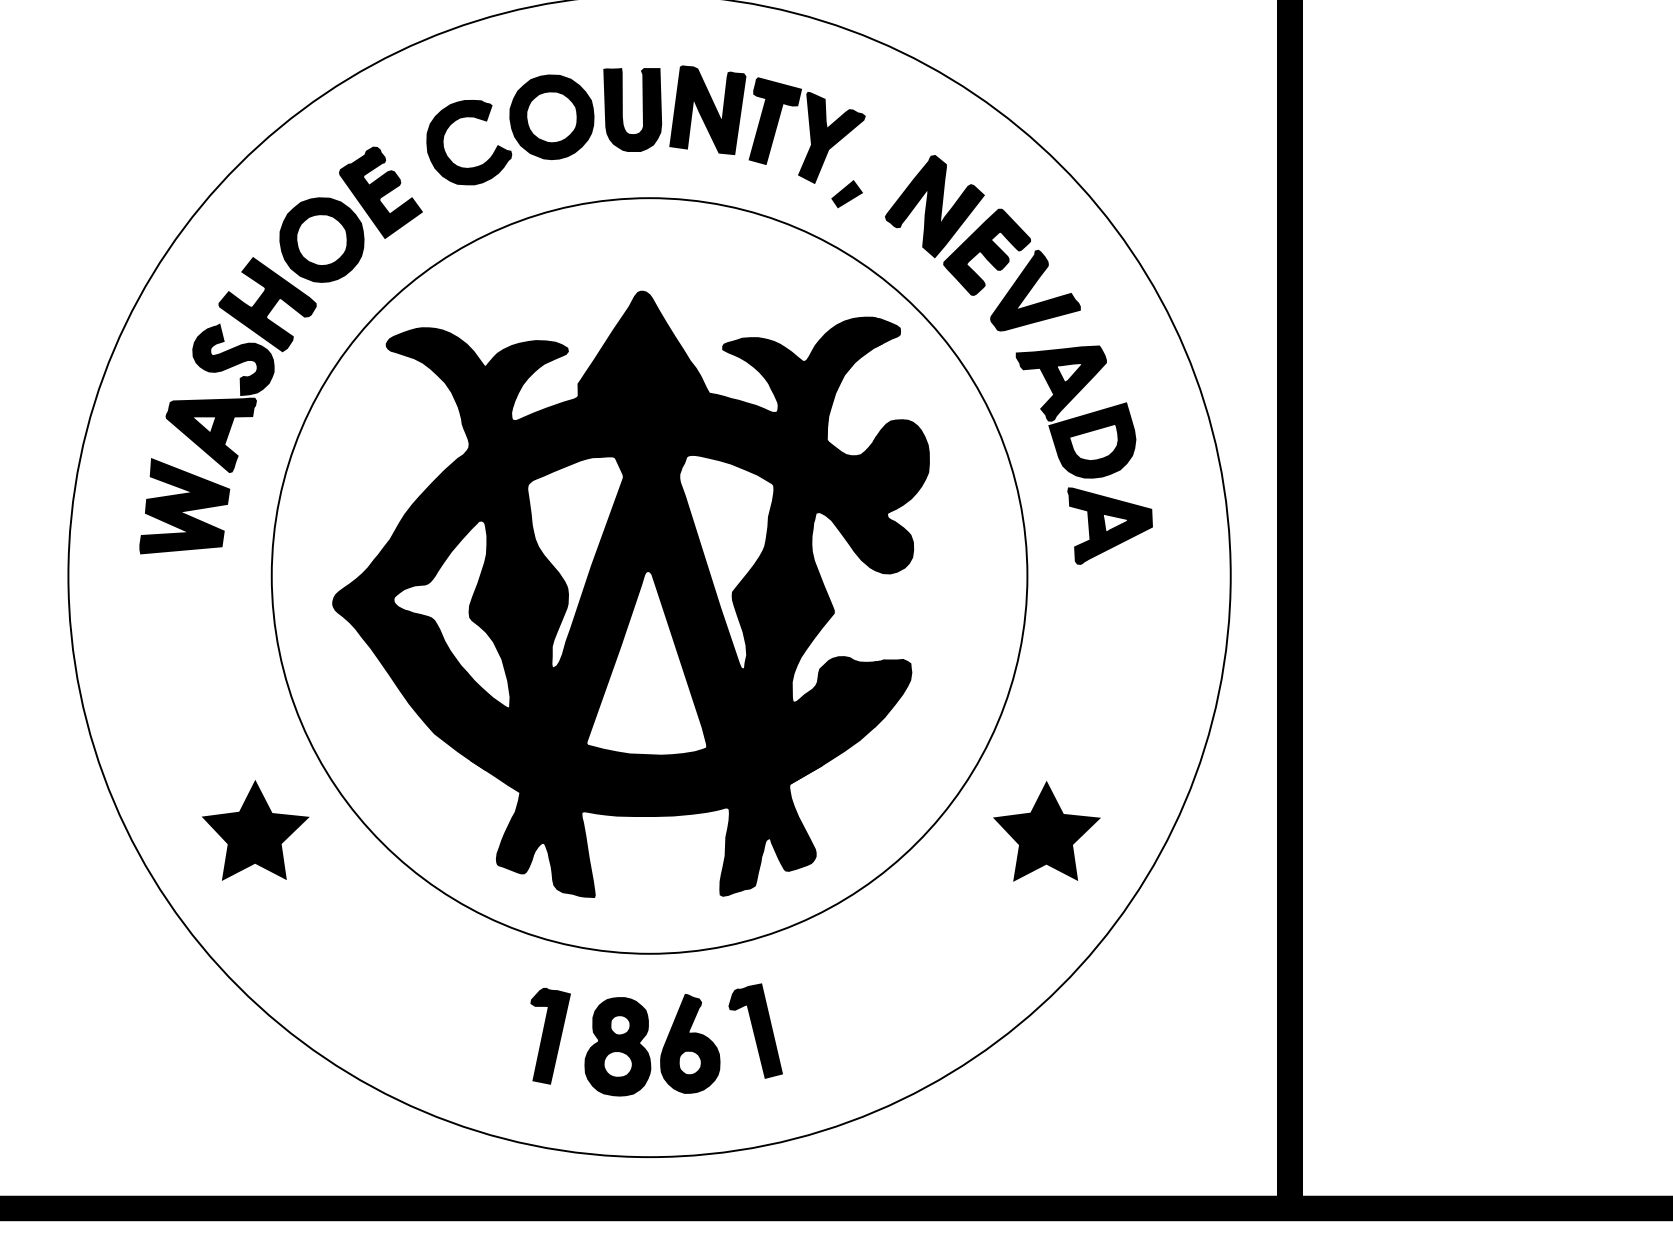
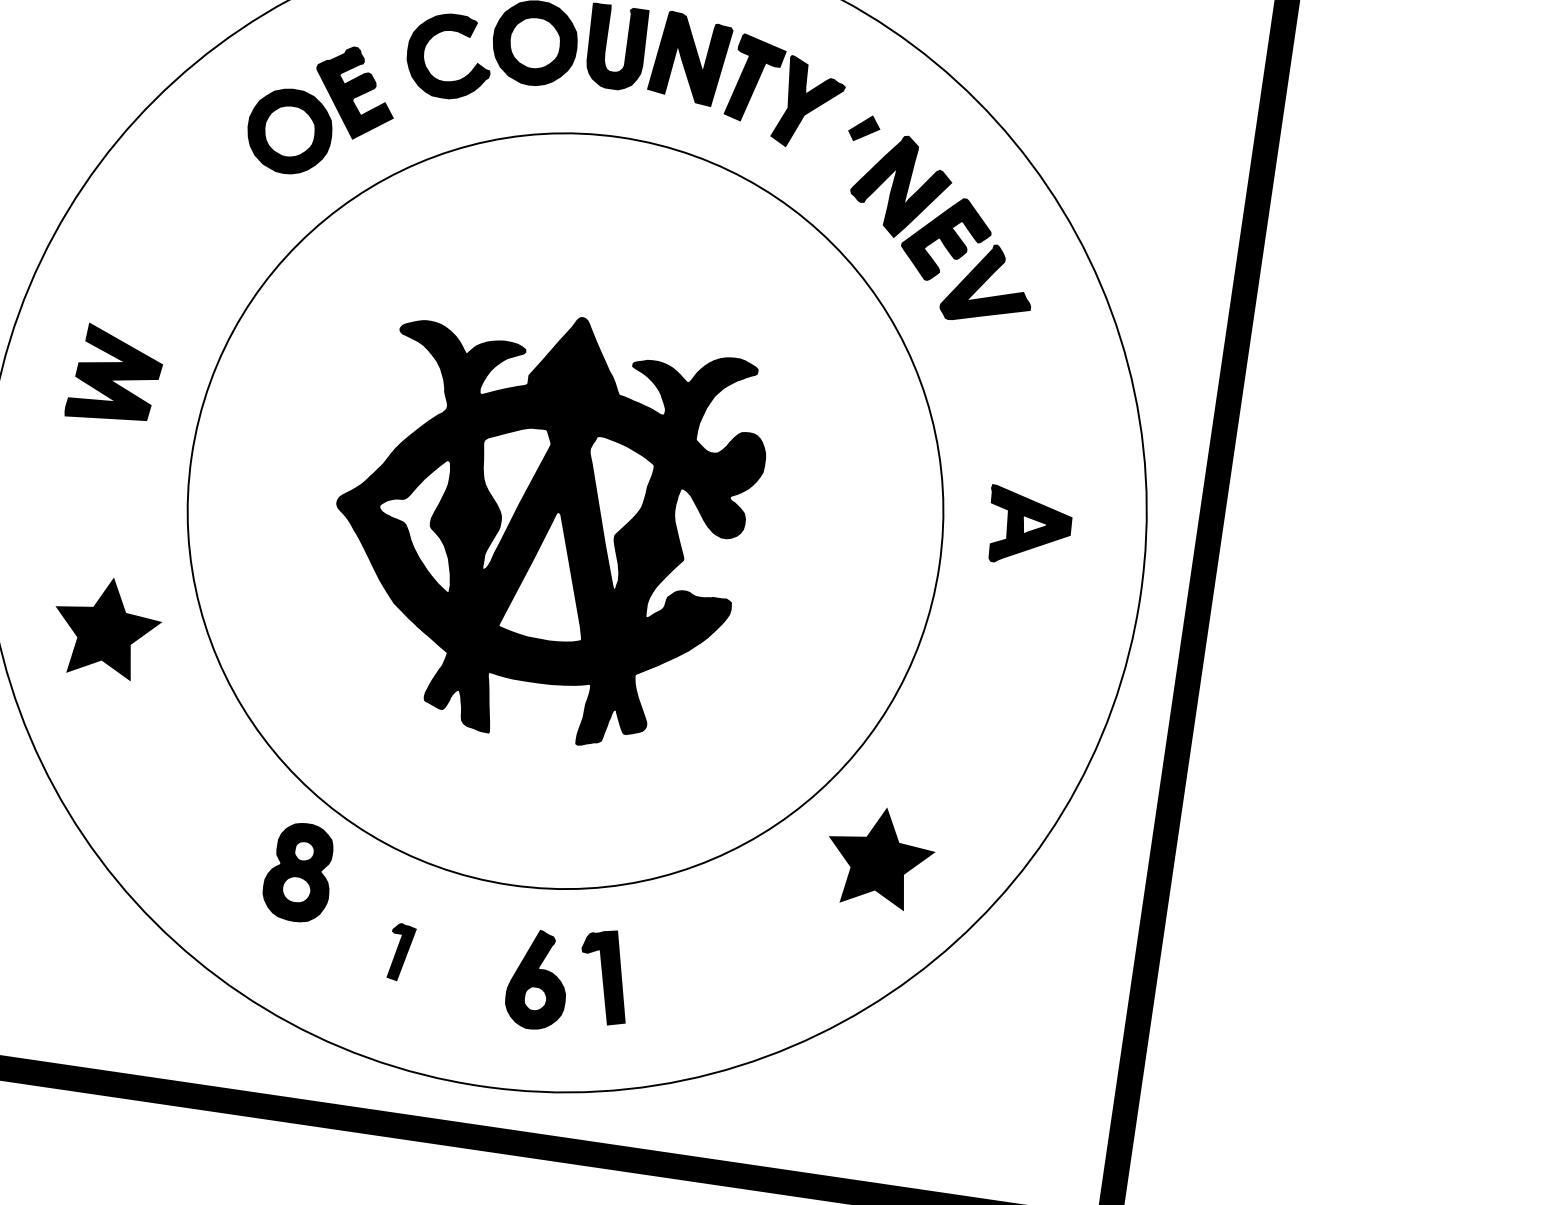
part: (846, 193) -> (863, 127), moved
part: (240, 364) -> (191, 242), removed
part: (1075, 411) -> (1010, 409), removed
part: (630, 593) -> (544, 525), size x0.7
part: (255, 830) -> (106, 627), moved
part: (1046, 831) -> (879, 857), moved
part: (550, 1036) -> (401, 952), size x0.6
part: (617, 1046) -> (298, 871), moved

